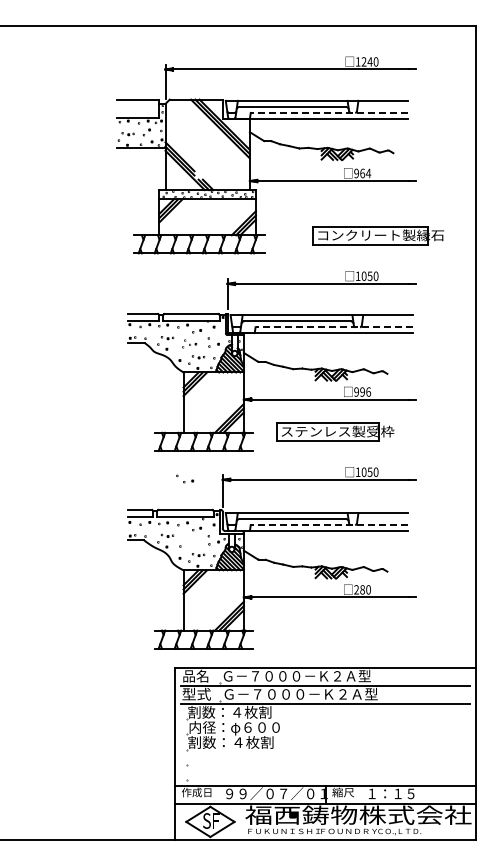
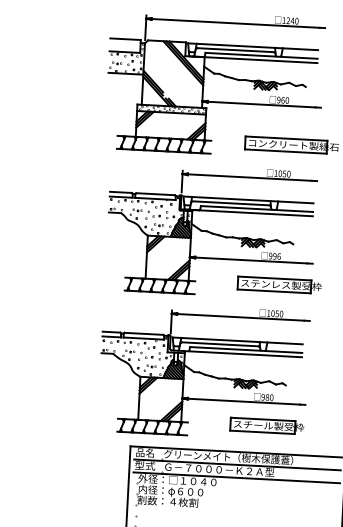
line: (329, 112) -> (261, 55), dashed -> solid
text: (368, 173) -> (287, 100), 964 -> 960
line: (334, 327) -> (257, 209), dashed -> solid
part: (189, 343) -> (153, 215), size x1.43
part: (335, 431) -> (279, 284), moved
part: (184, 478) -> (146, 355), moved
line: (329, 525) -> (246, 350), dashed -> solid
text: (356, 589) -> (263, 397), 280 -> 980
part: (363, 629) -> (266, 425), added
text: (312, 675) -> (228, 456), Ｇ－７０００－Ｋ２Ａ型 -> グリーンメイト（樹木保護蓋）
text: (242, 711) -> (177, 479), 割数：４枚割 -> 外径：□１０４０

